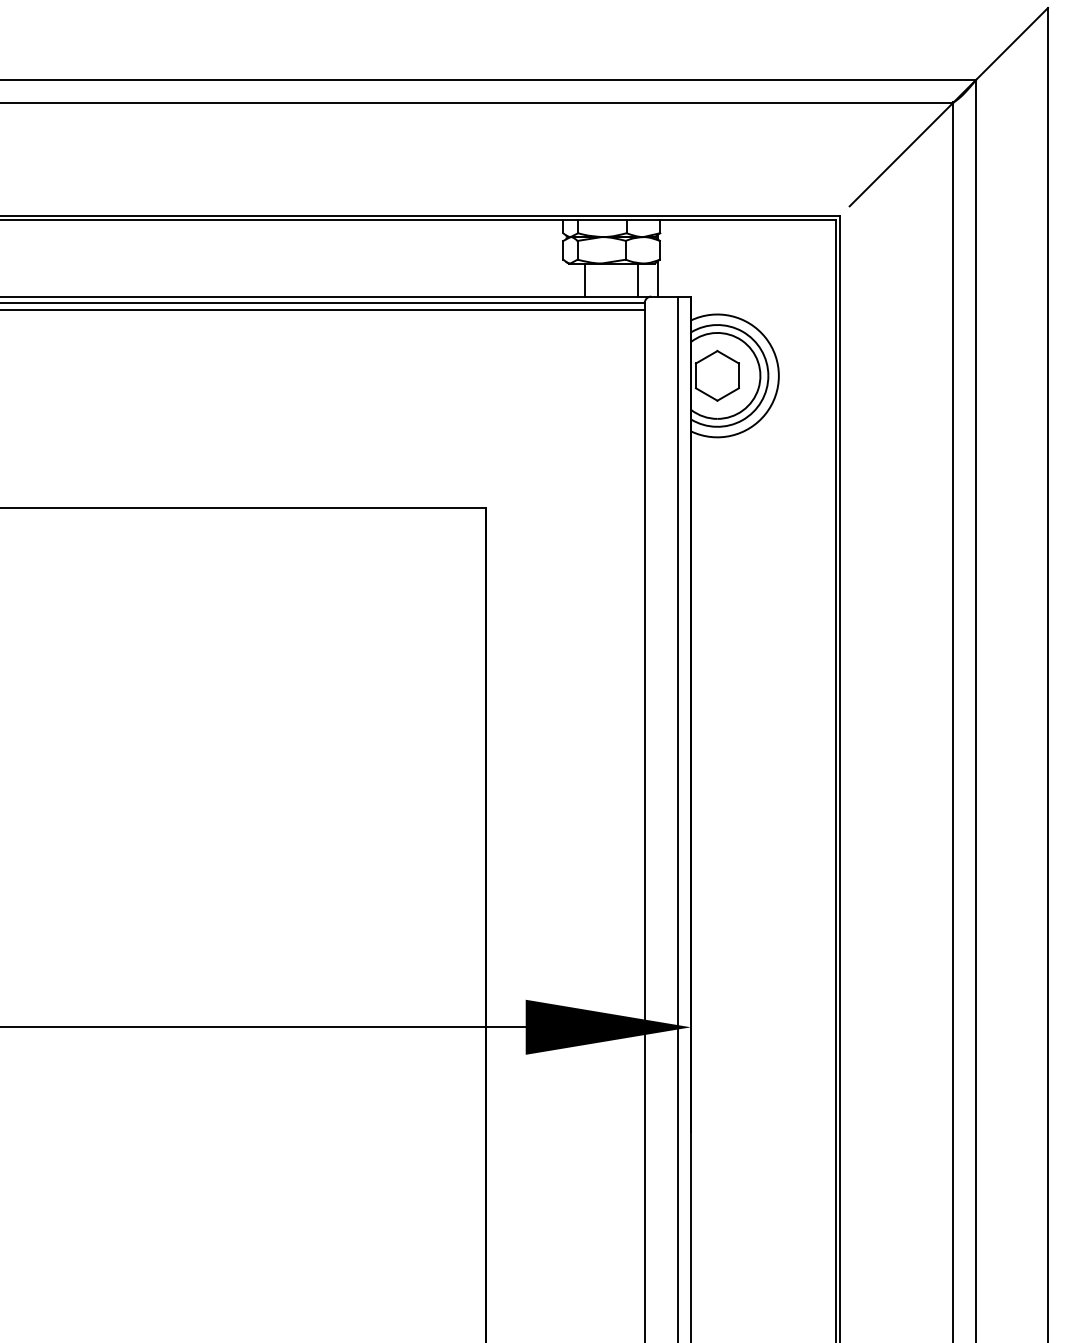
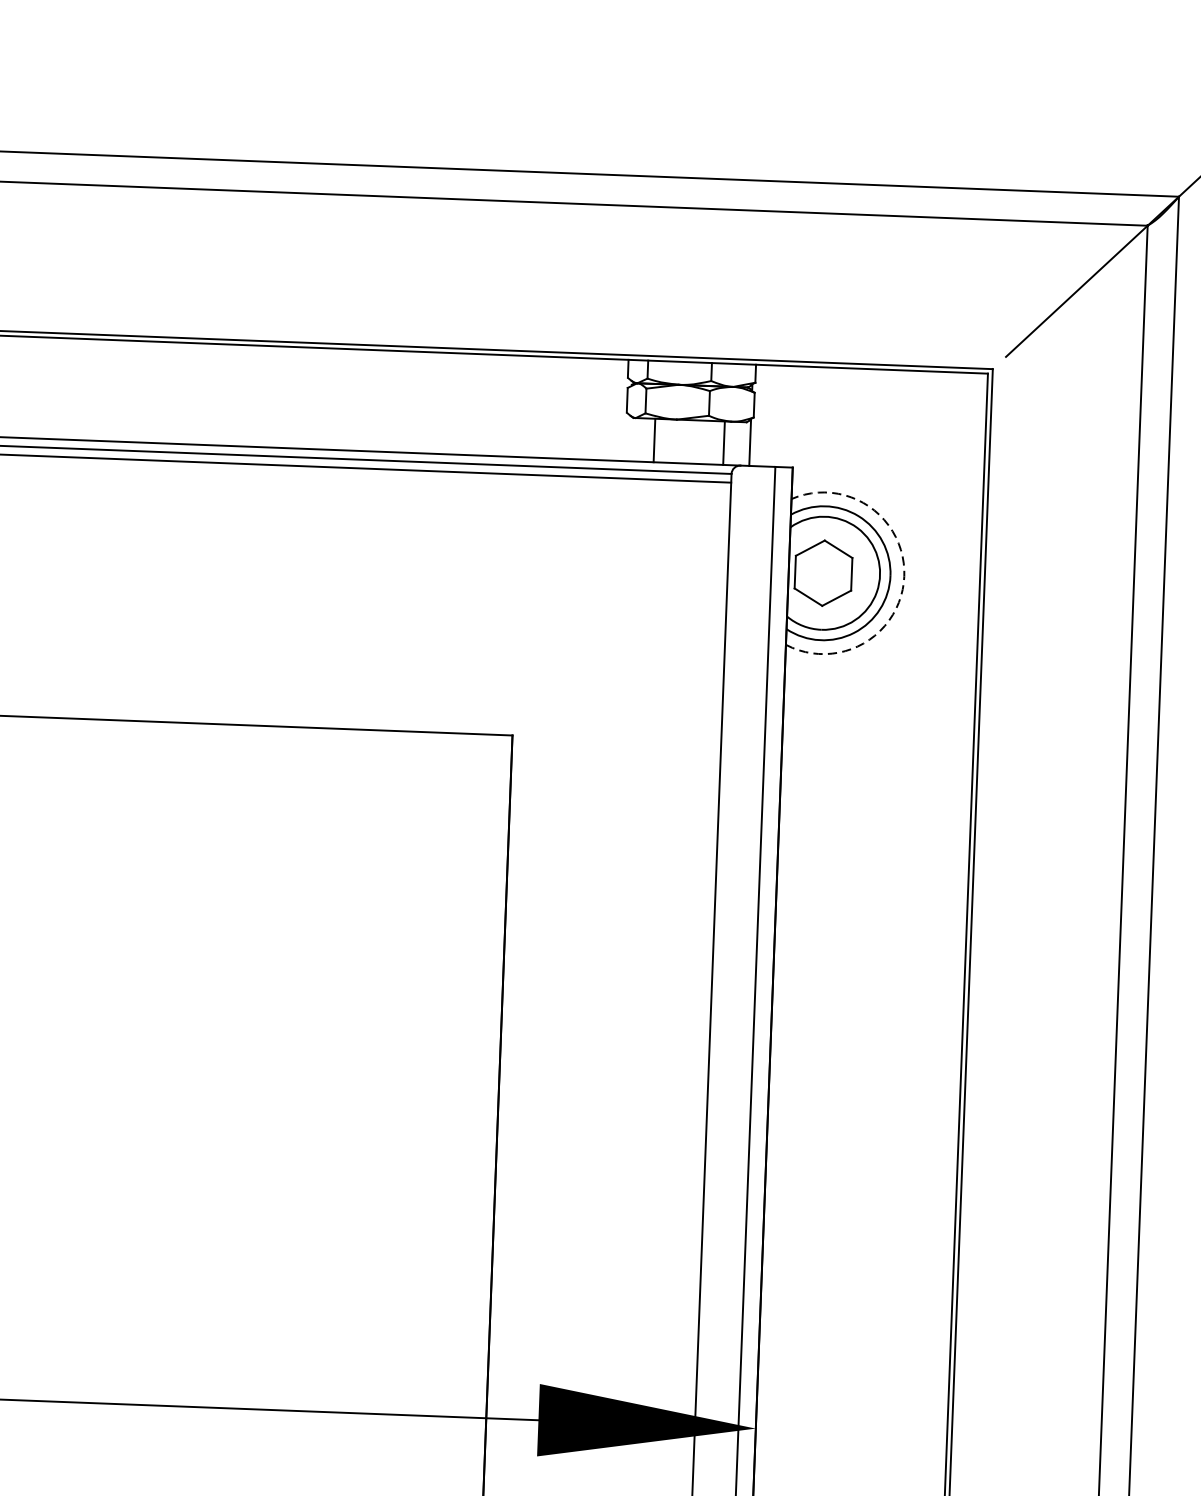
arc: (778, 375) -> (903, 575), solid -> dashed

